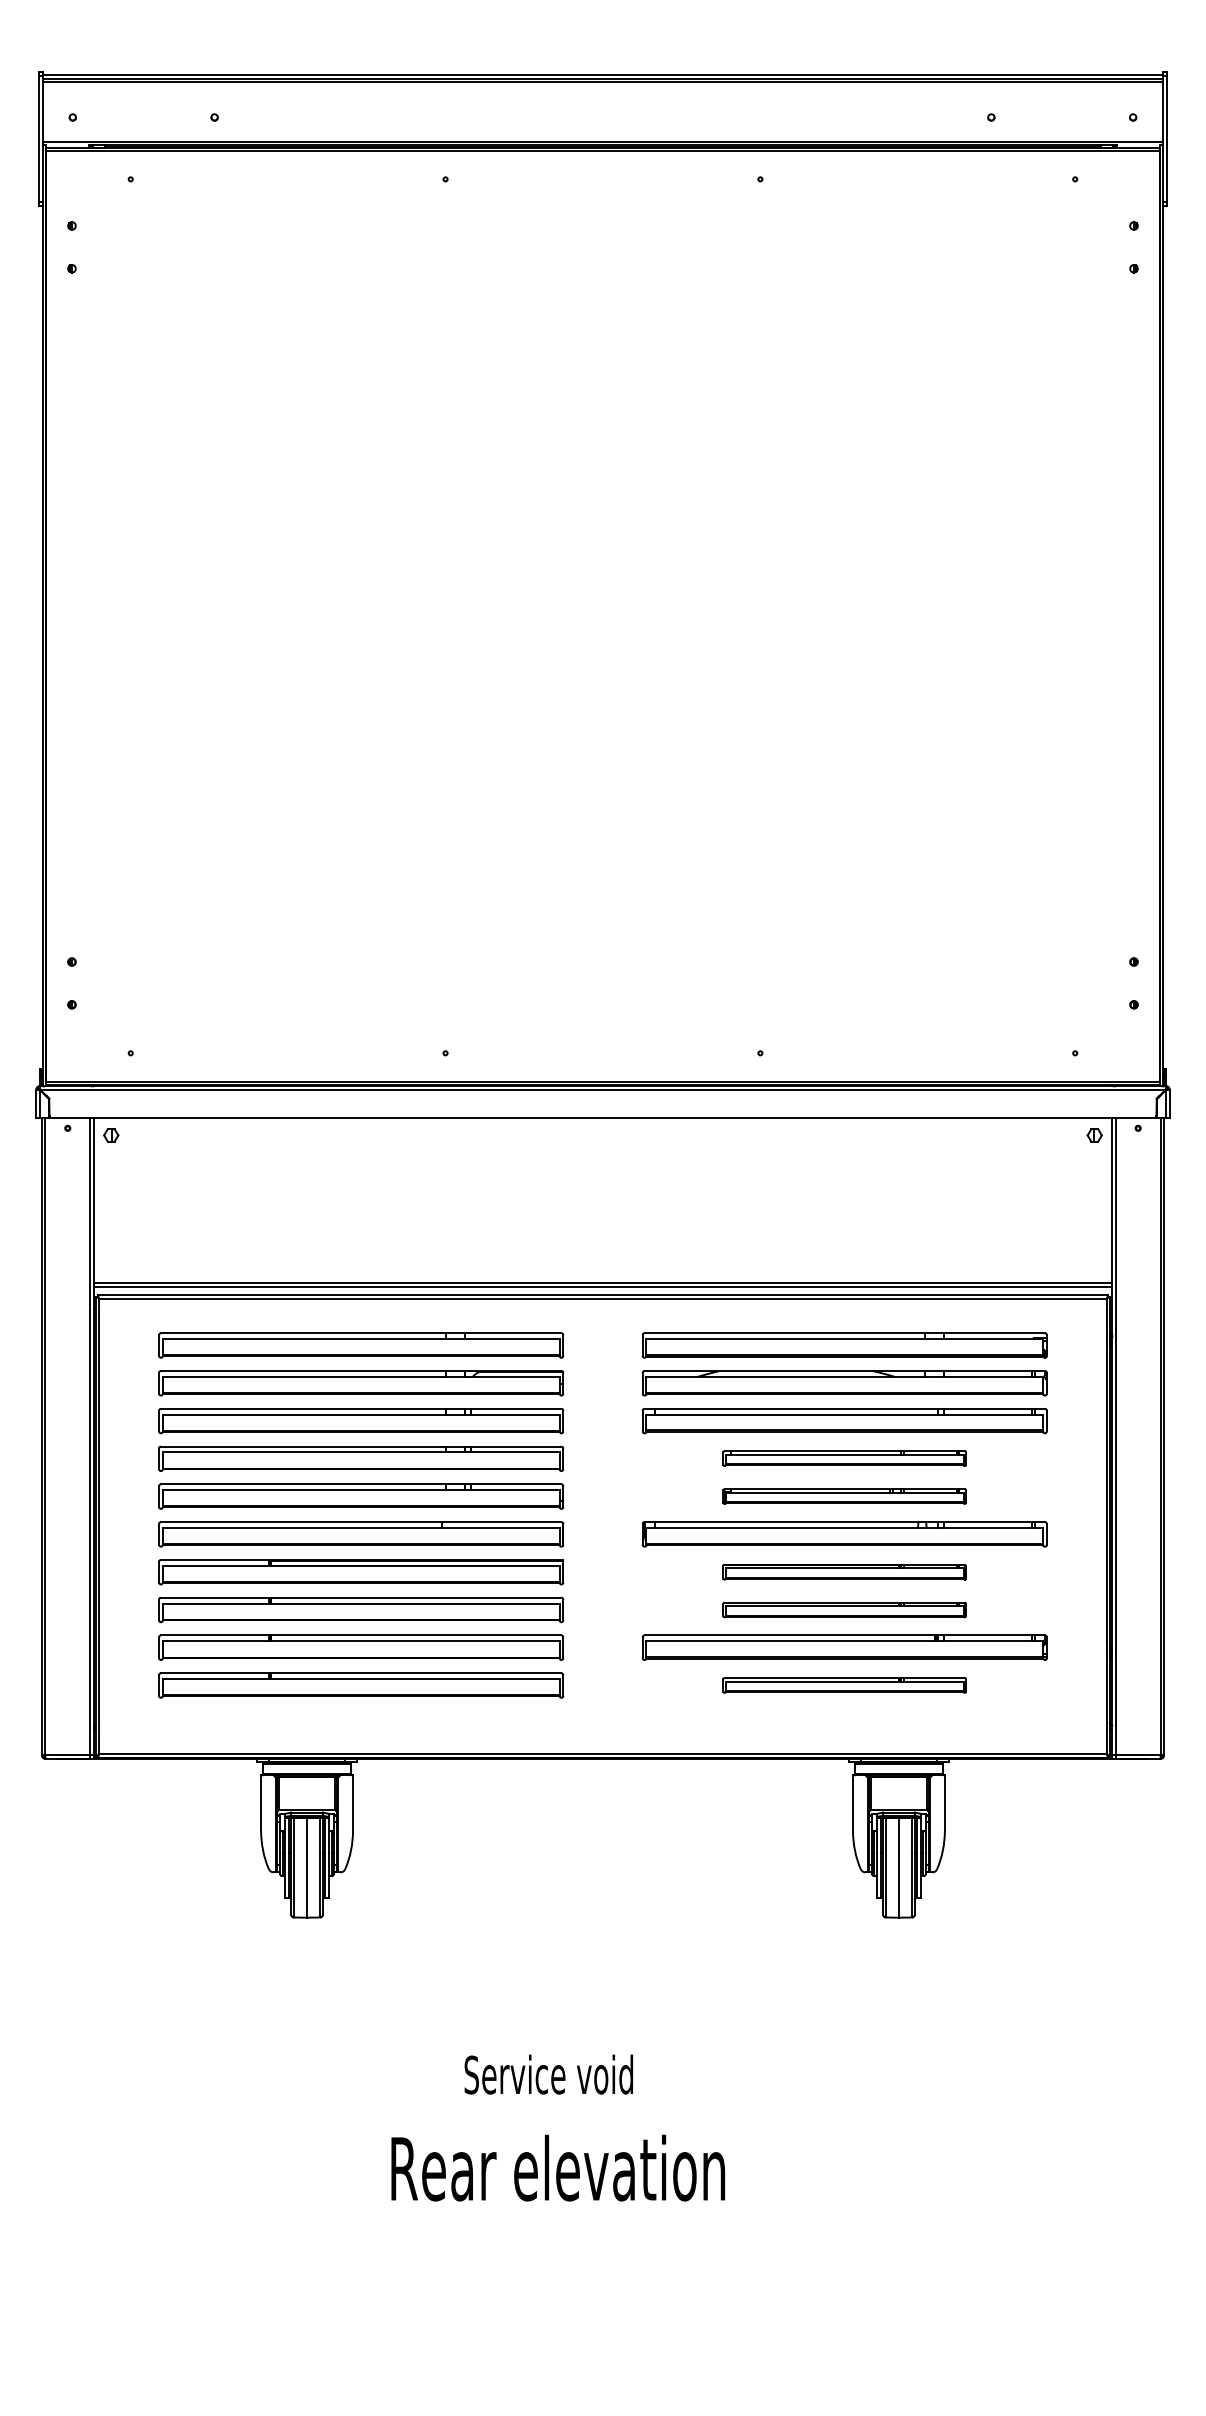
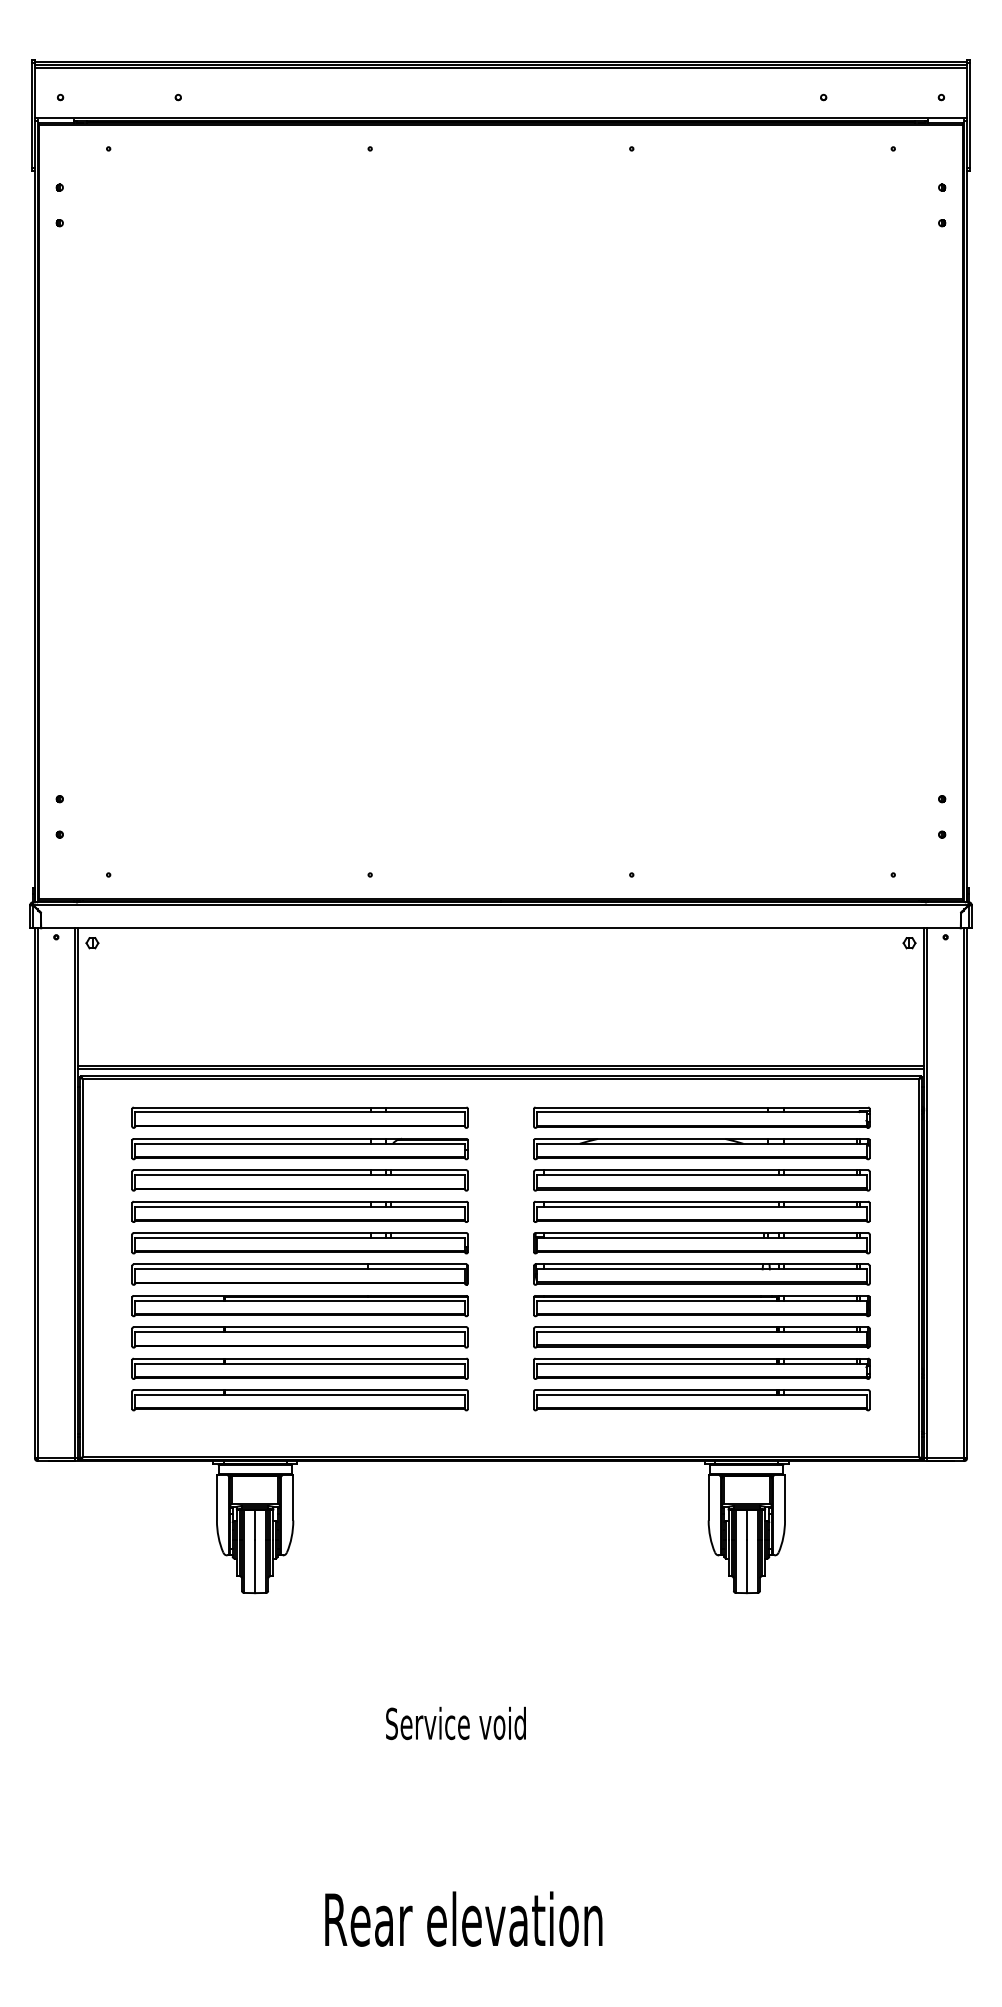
part: (844, 1458) -> (701, 1211), size x1.67
part: (844, 1496) -> (701, 1243), size x1.67
part: (844, 1572) -> (701, 1306), size x1.67
part: (844, 1609) -> (701, 1337), size x1.67
part: (844, 1685) -> (701, 1400), size x1.67
text: (558, 2167) -> (464, 1918), moved

